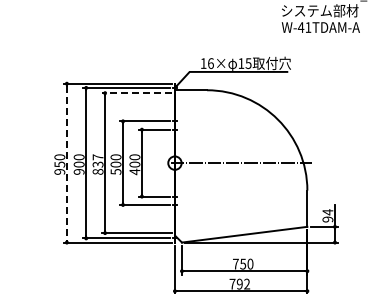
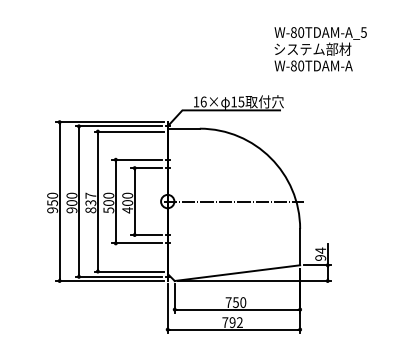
text: (304, 27) -> (297, 65), W-41TDAM-A -> W-80TDAM-A
line: (136, 93) -> (129, 131), dashed -> solid
line: (66, 164) -> (59, 202), dashed -> solid

